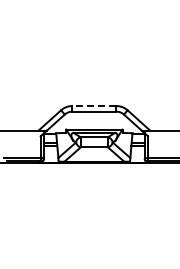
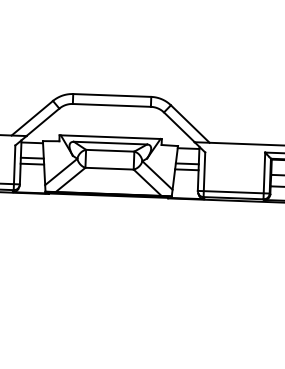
line: (93, 106) -> (110, 96), dashed -> solid

